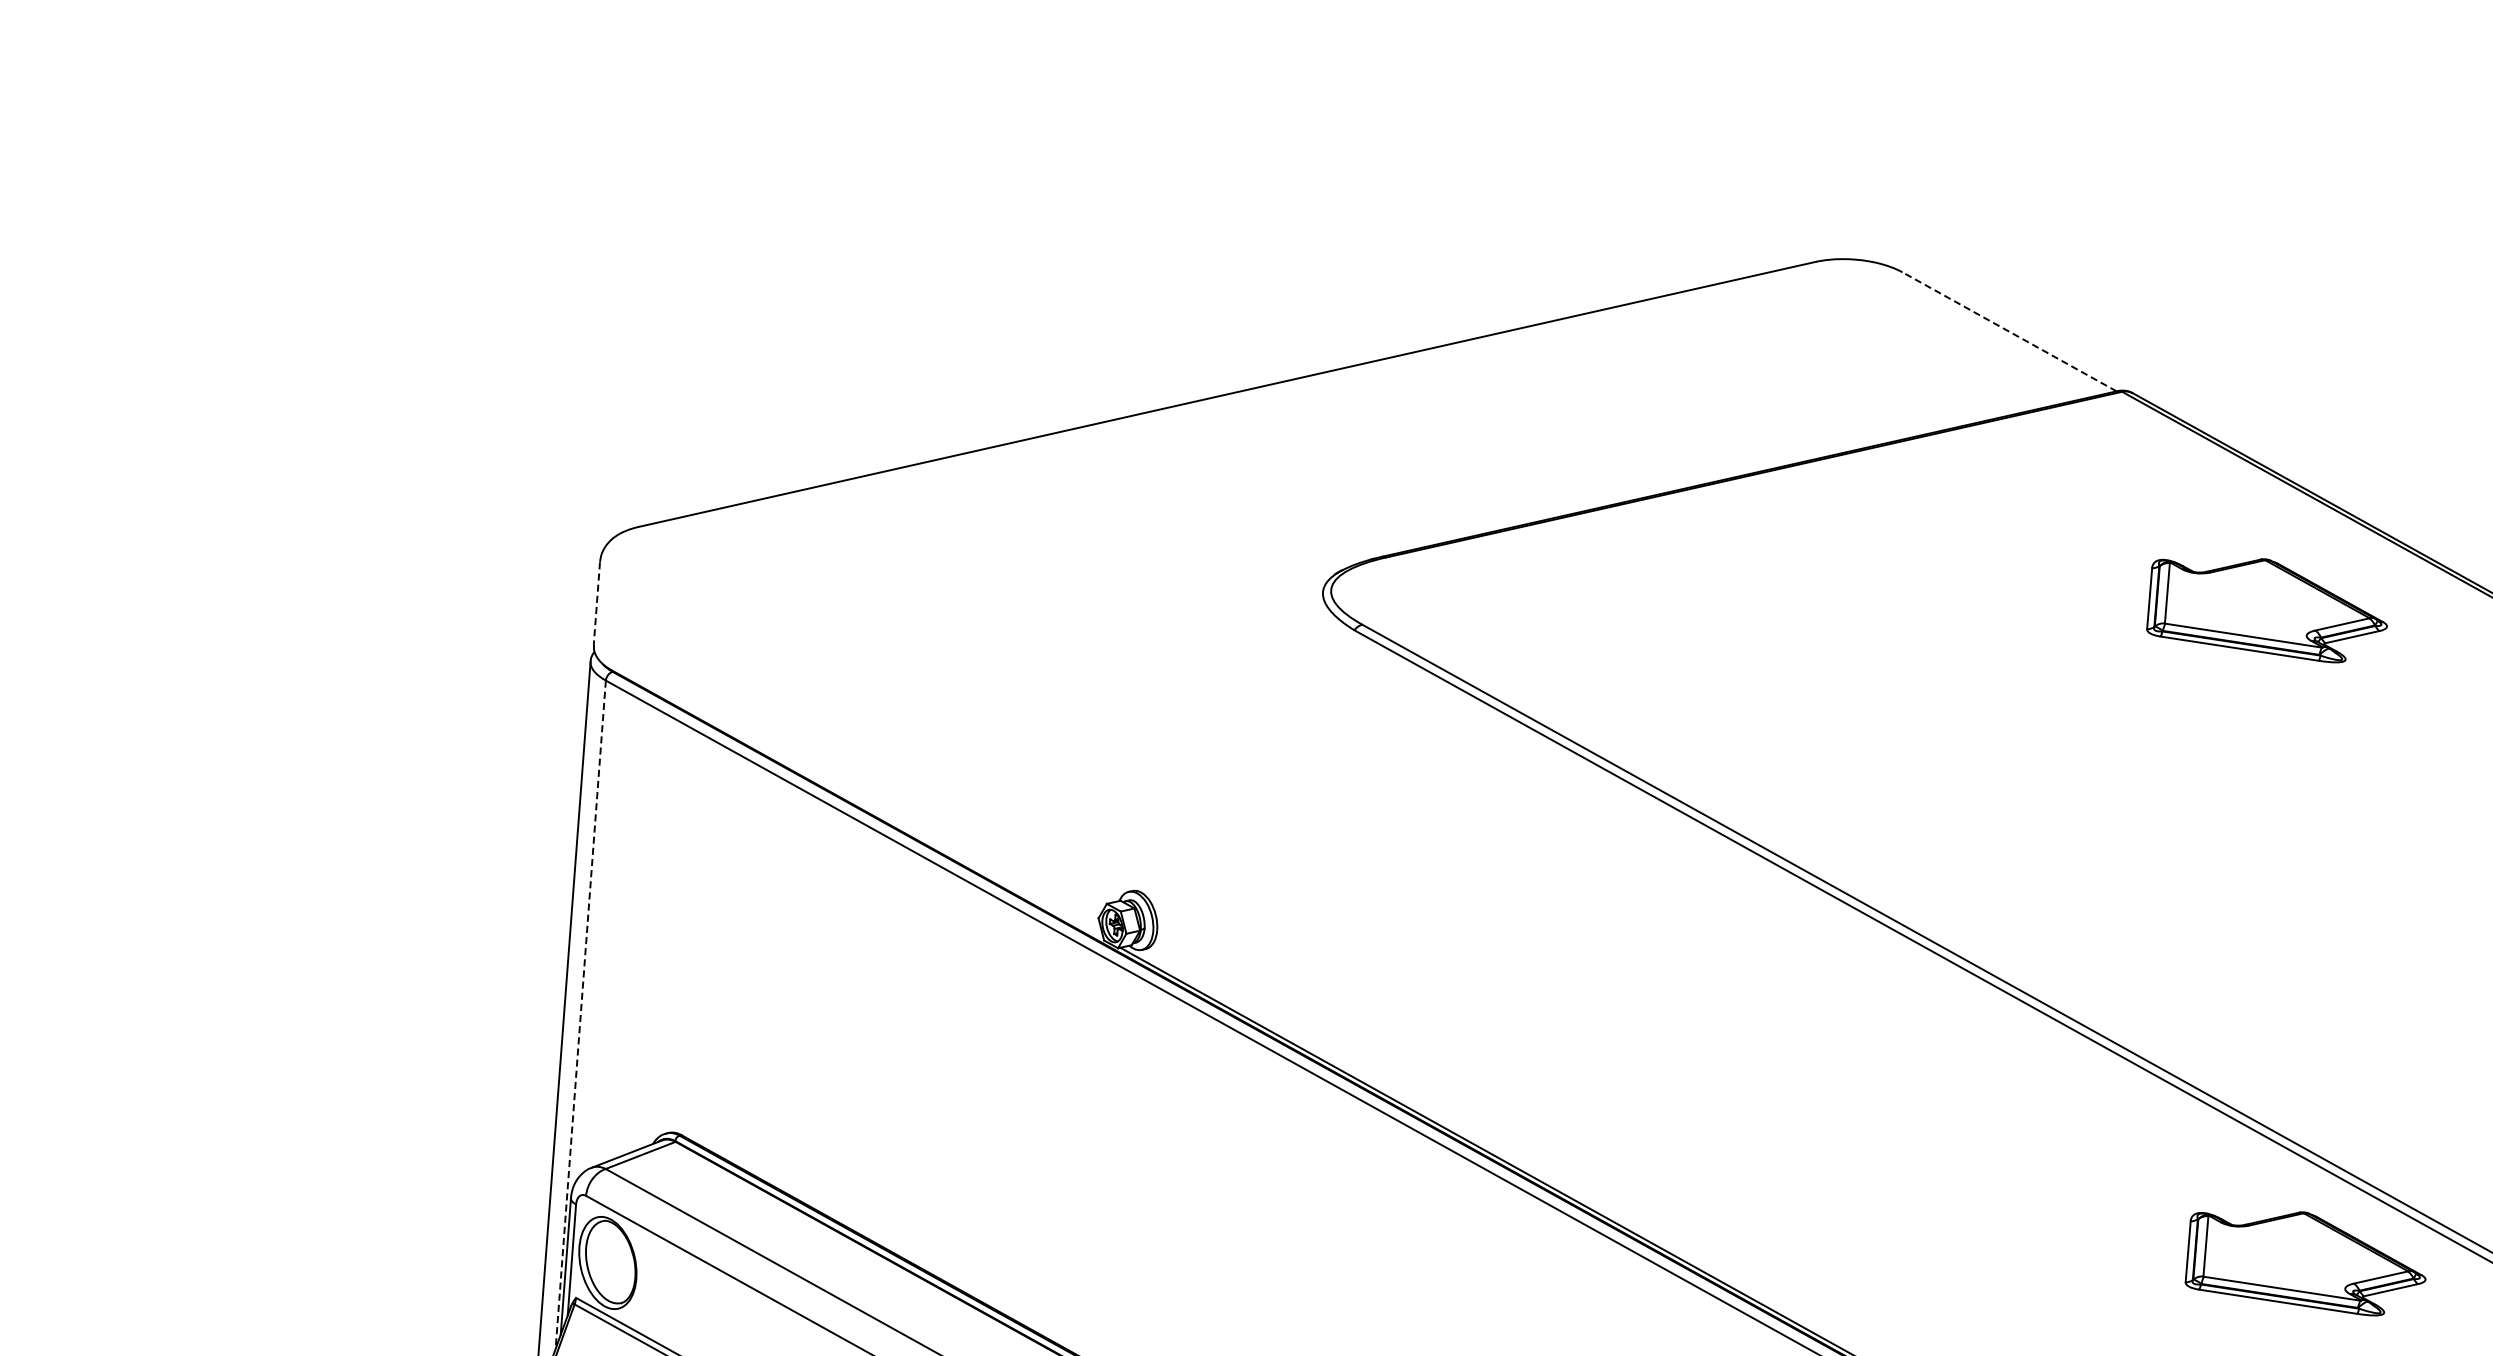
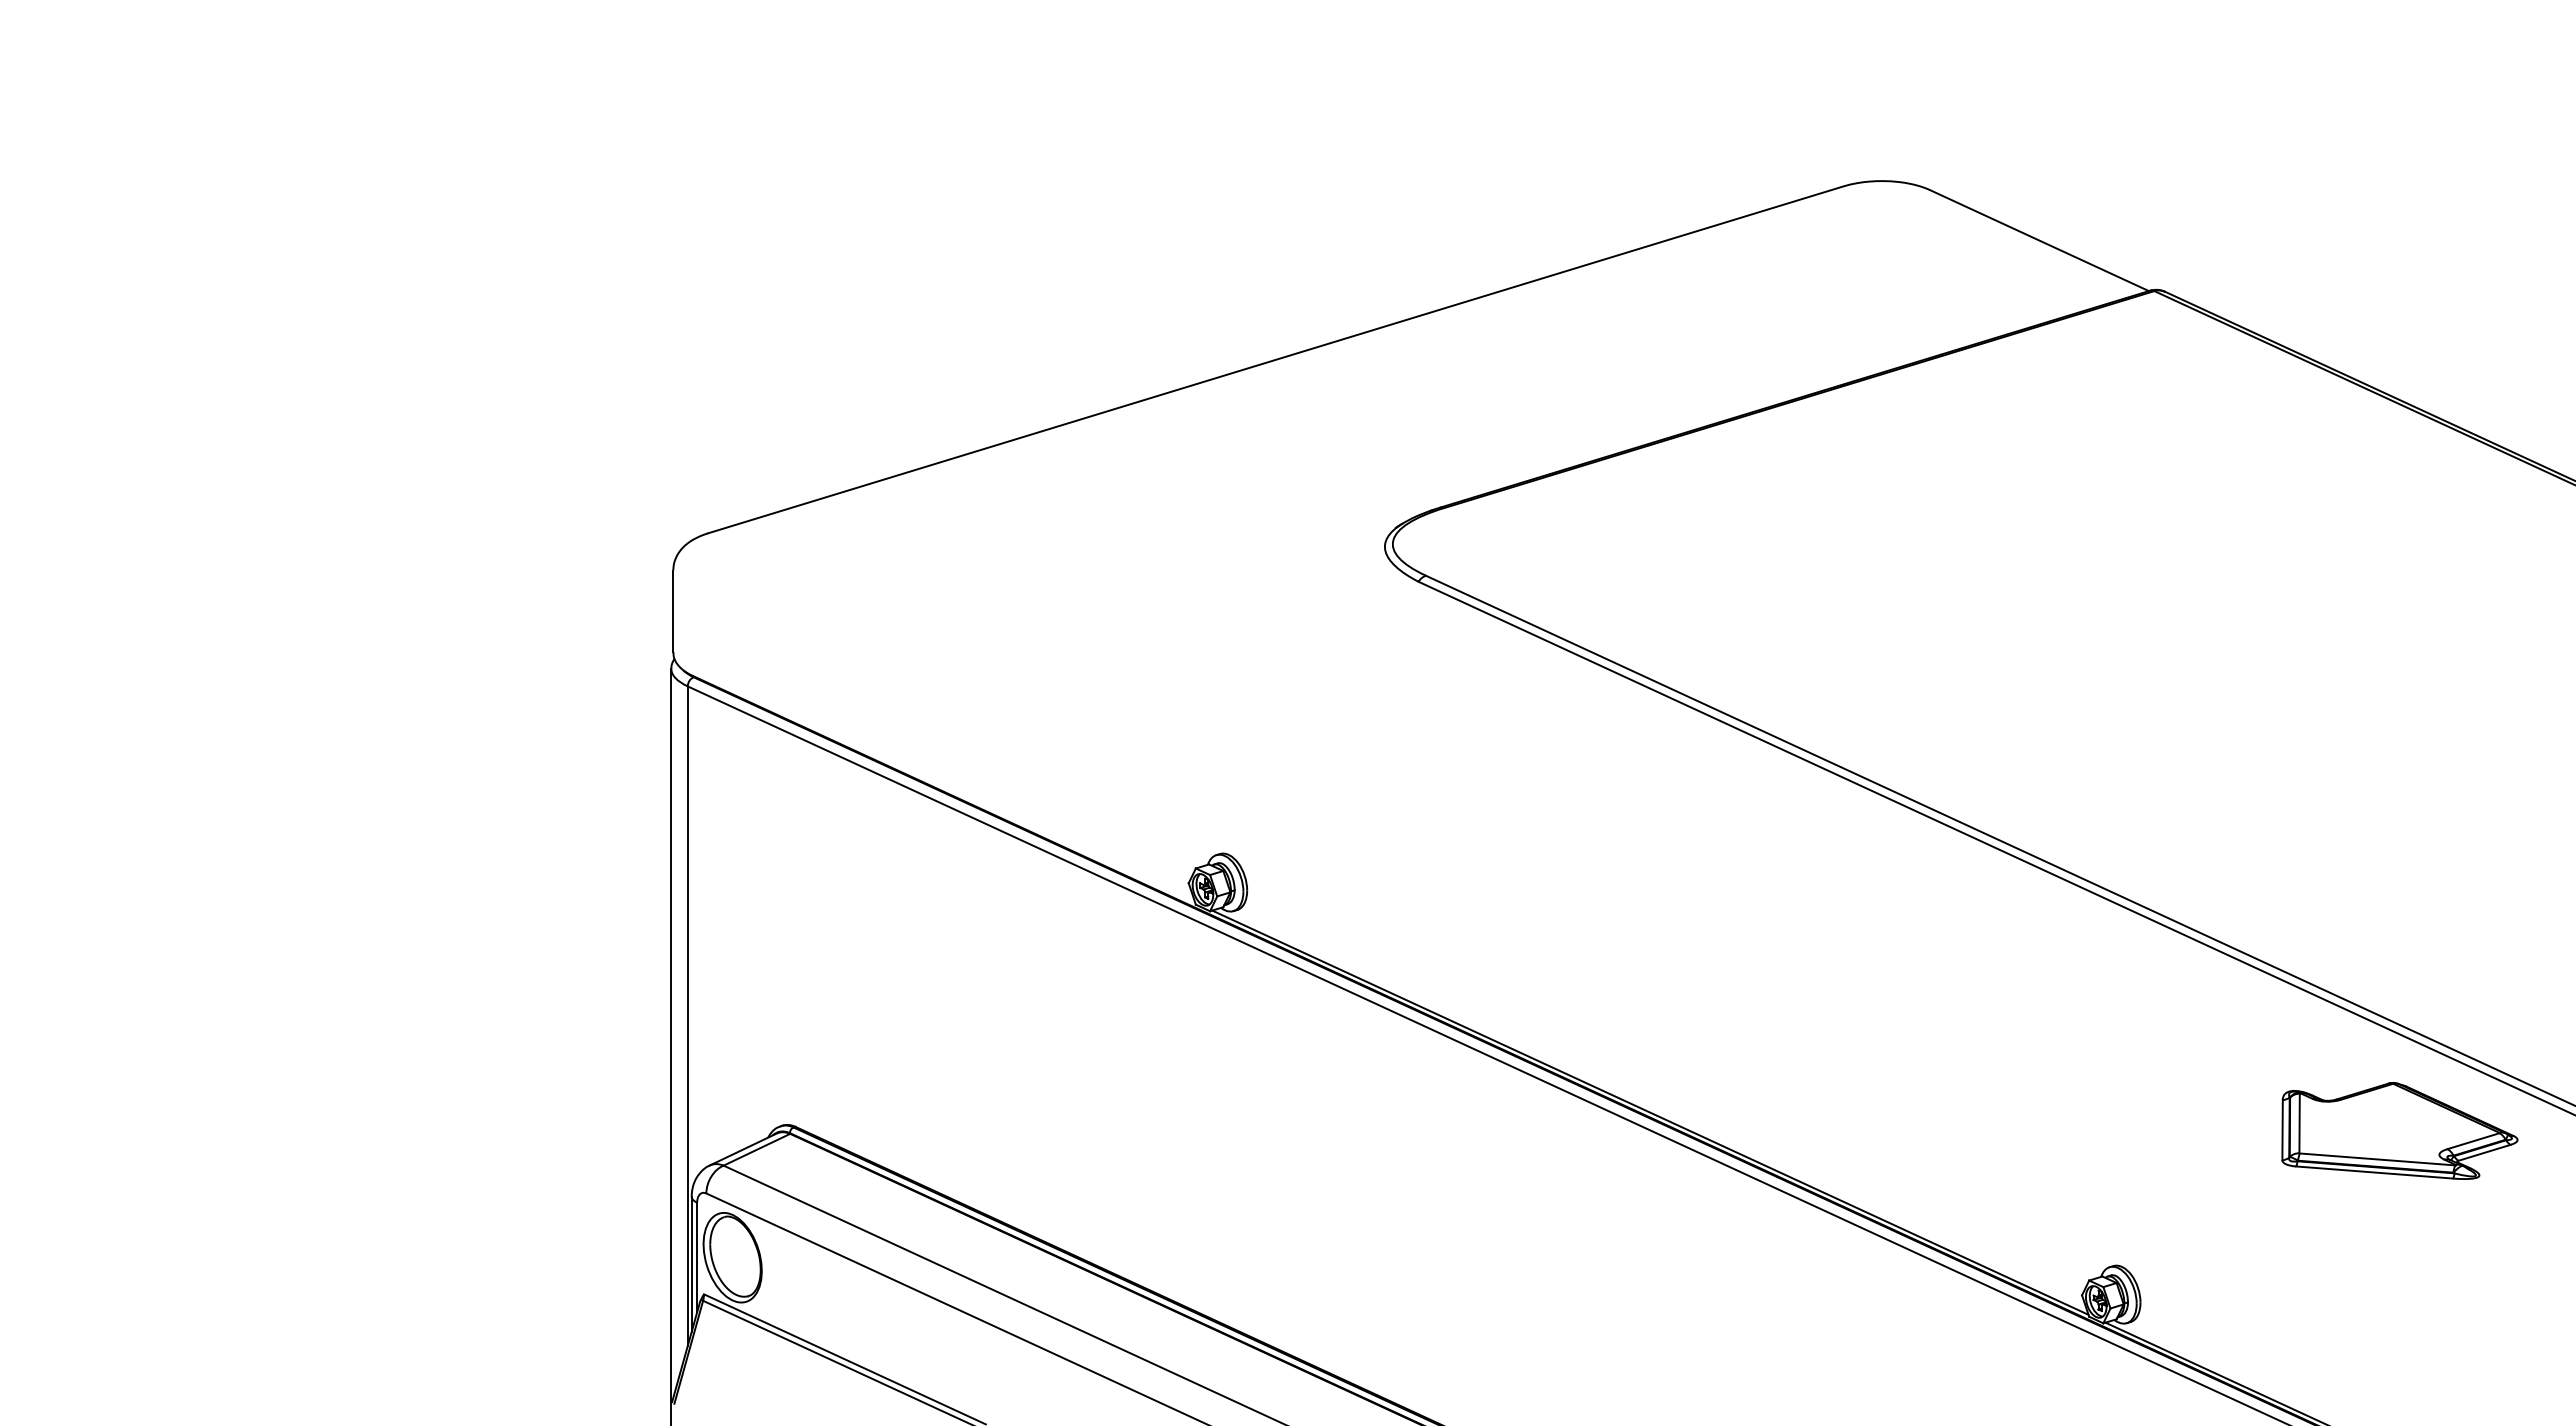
line: (2009, 331) -> (2039, 240), dashed -> solid
line: (597, 603) -> (673, 611), dashed -> solid
part: (2268, 608) -> (2313, 492), removed
line: (580, 1015) -> (687, 1016), dashed -> solid

